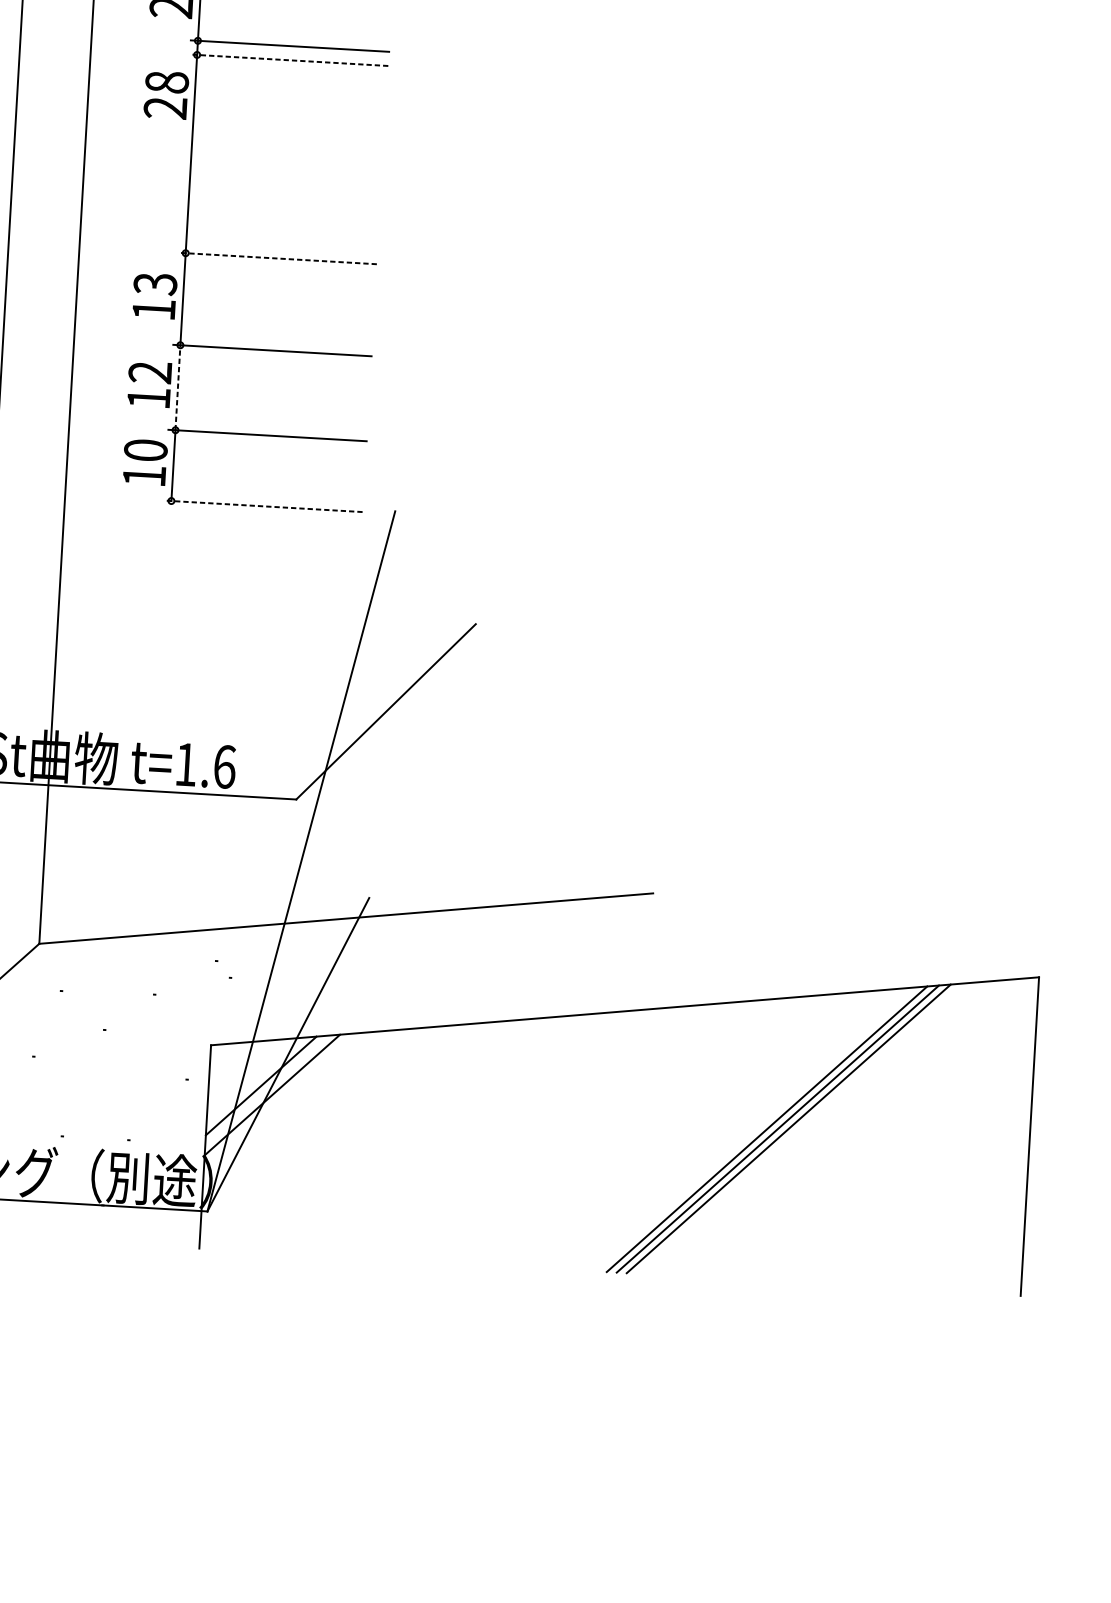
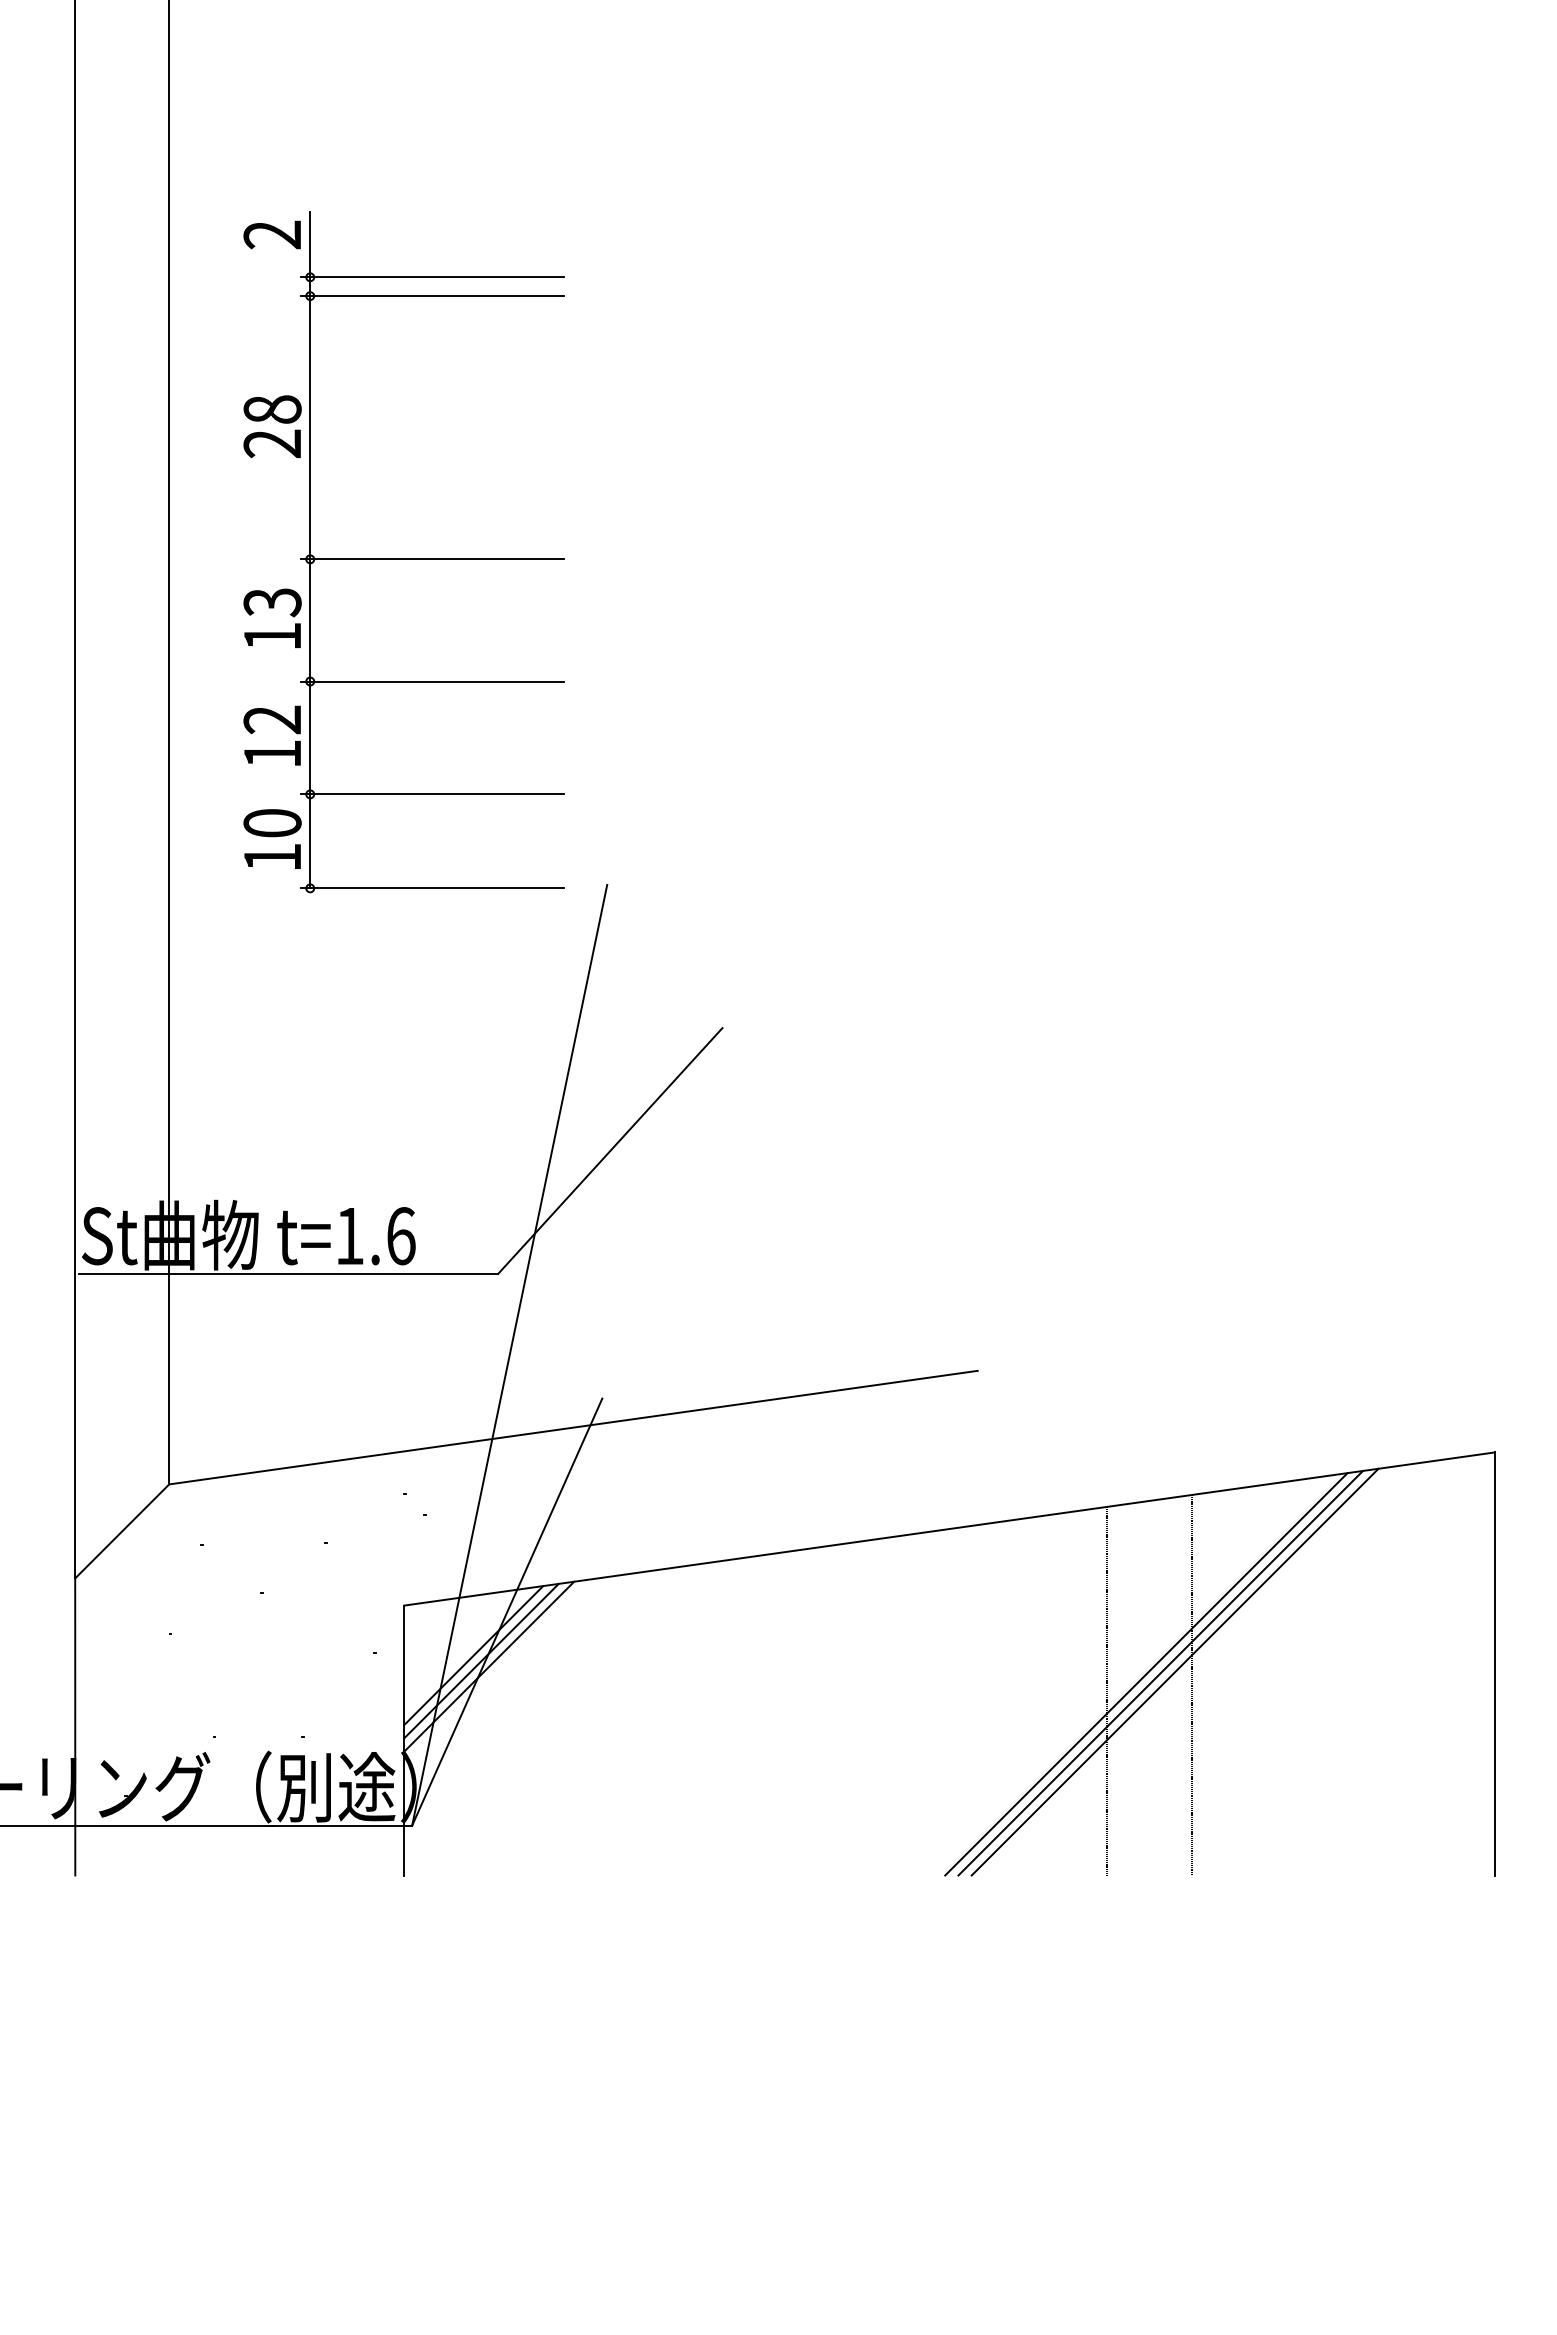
line: (289, 60) -> (432, 296), dashed -> solid
text: (166, 95) -> (272, 426), moved
line: (277, 258) -> (432, 559), dashed -> solid
line: (178, 387) -> (310, 737), dashed -> solid
line: (263, 506) -> (432, 888), dashed -> solid
line: (266, 1089) -> (481, 1660), added
line: (737, 1139) -> (1107, 1690), added
line: (800, 1139) -> (1191, 1685), added

